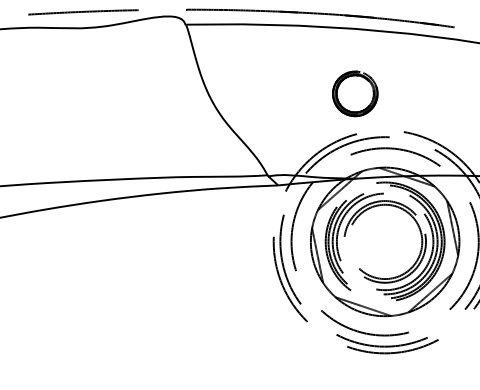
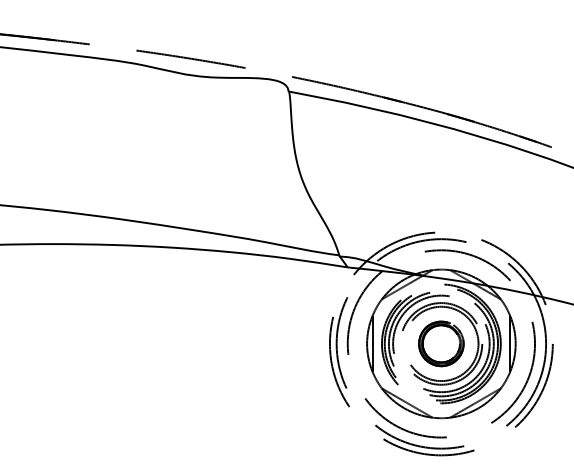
part: (355, 93) -> (441, 343), moved

